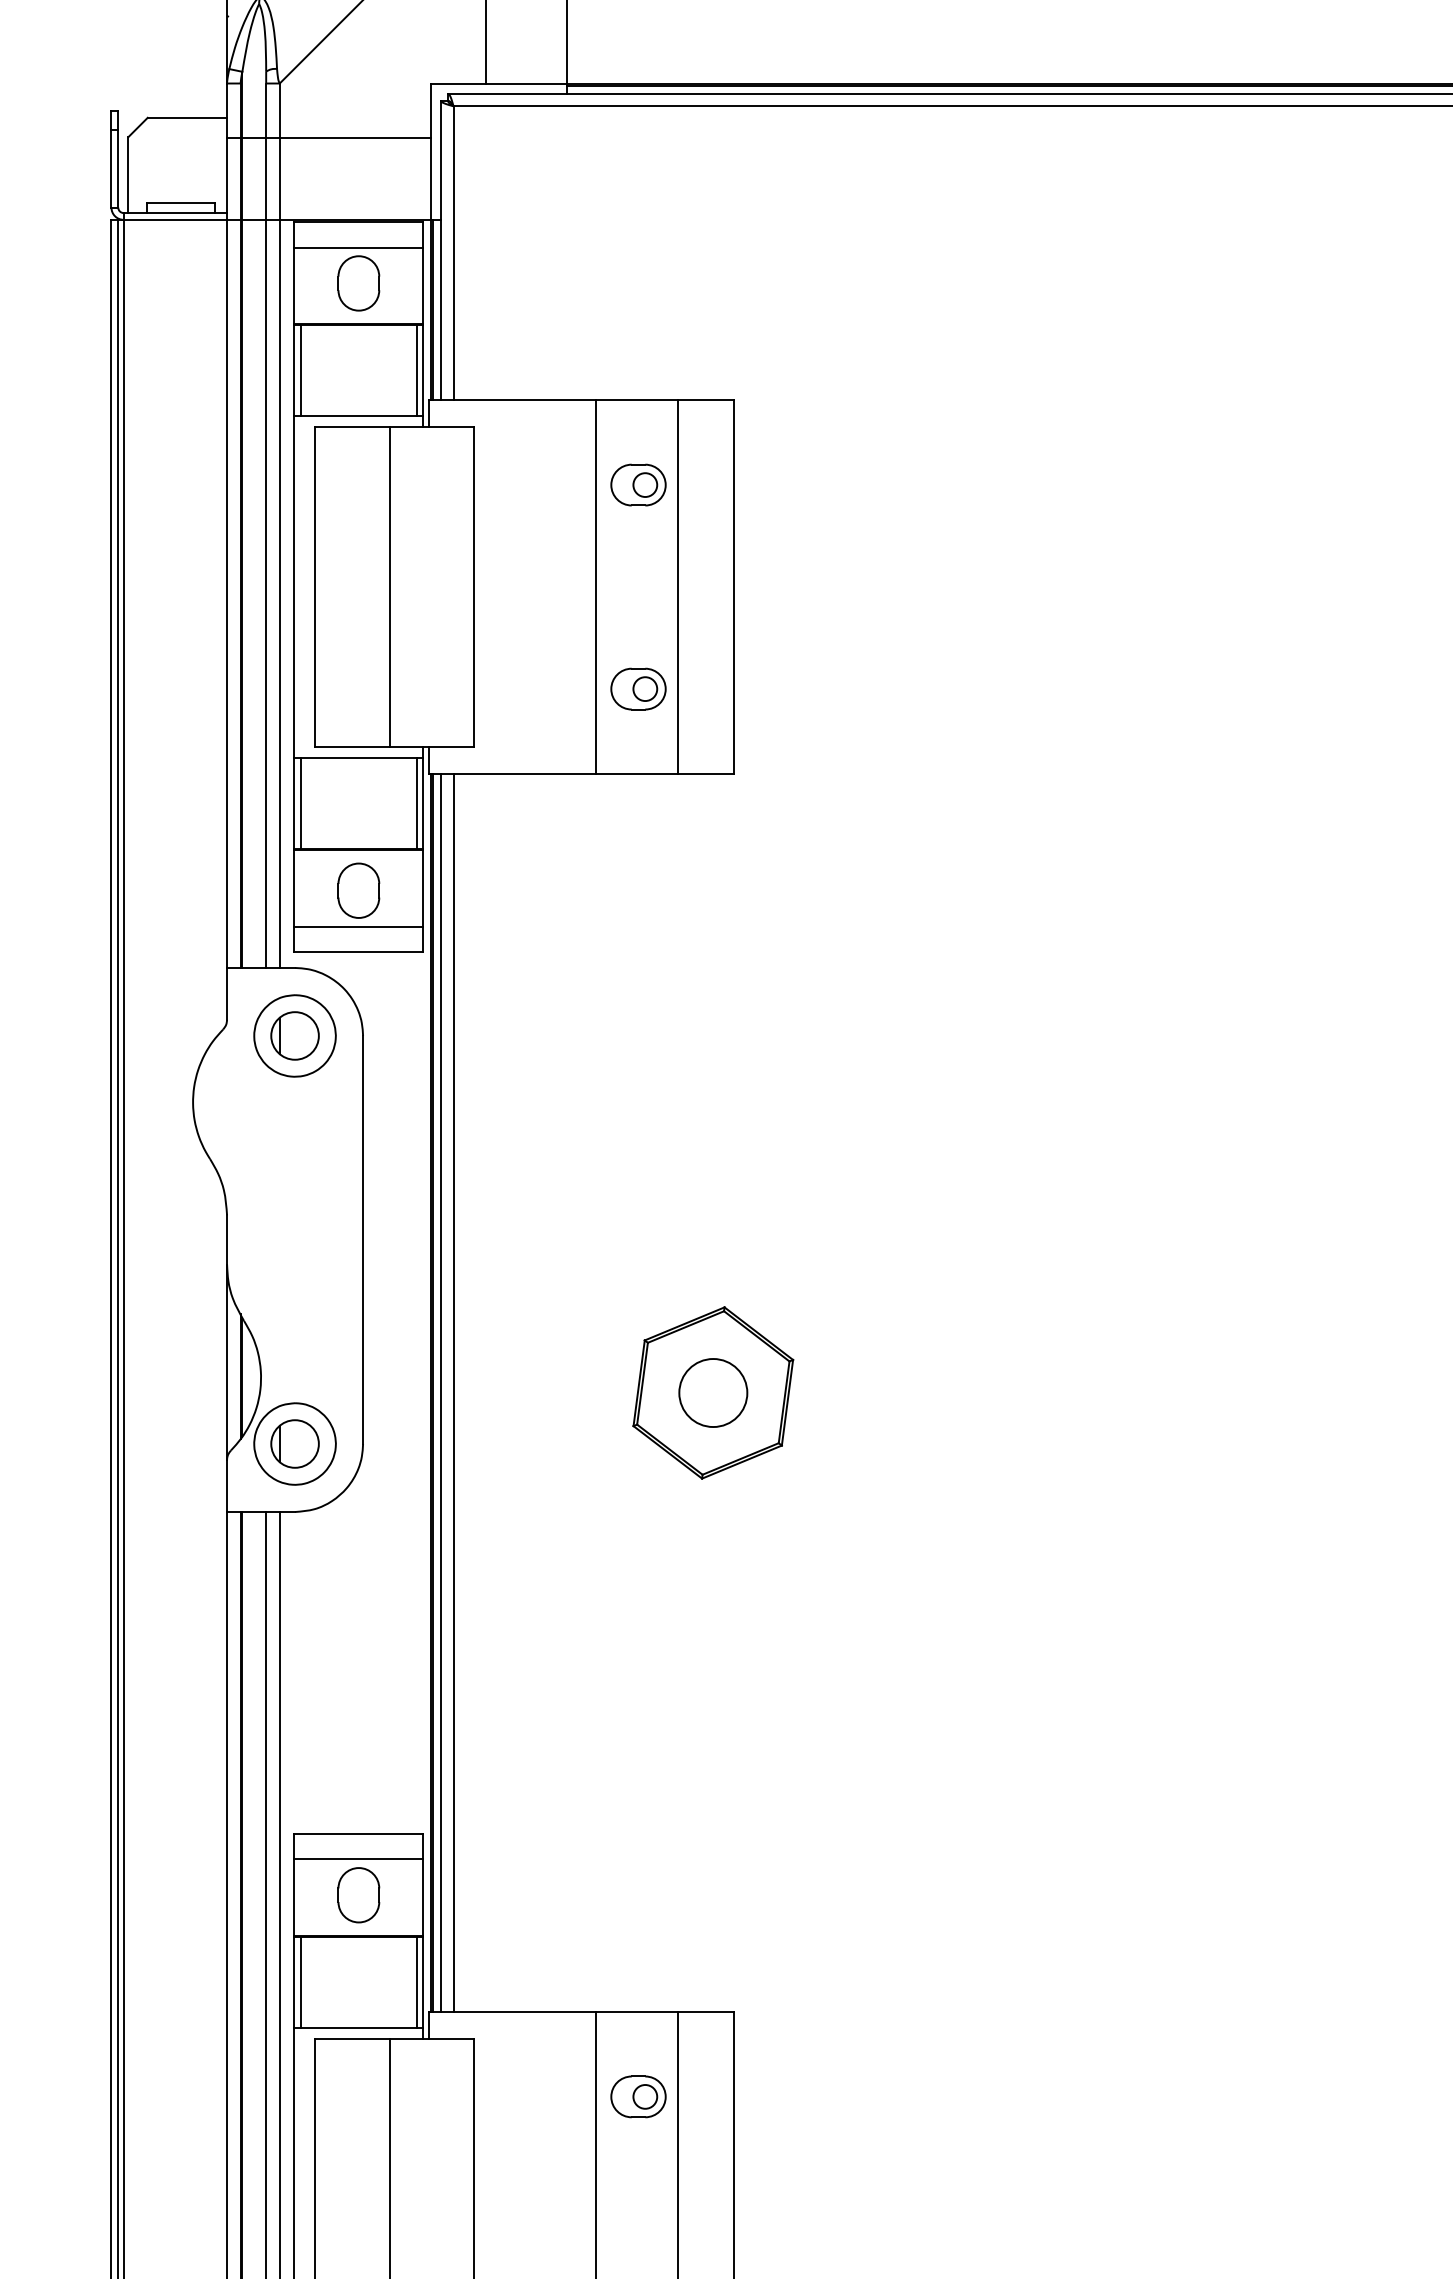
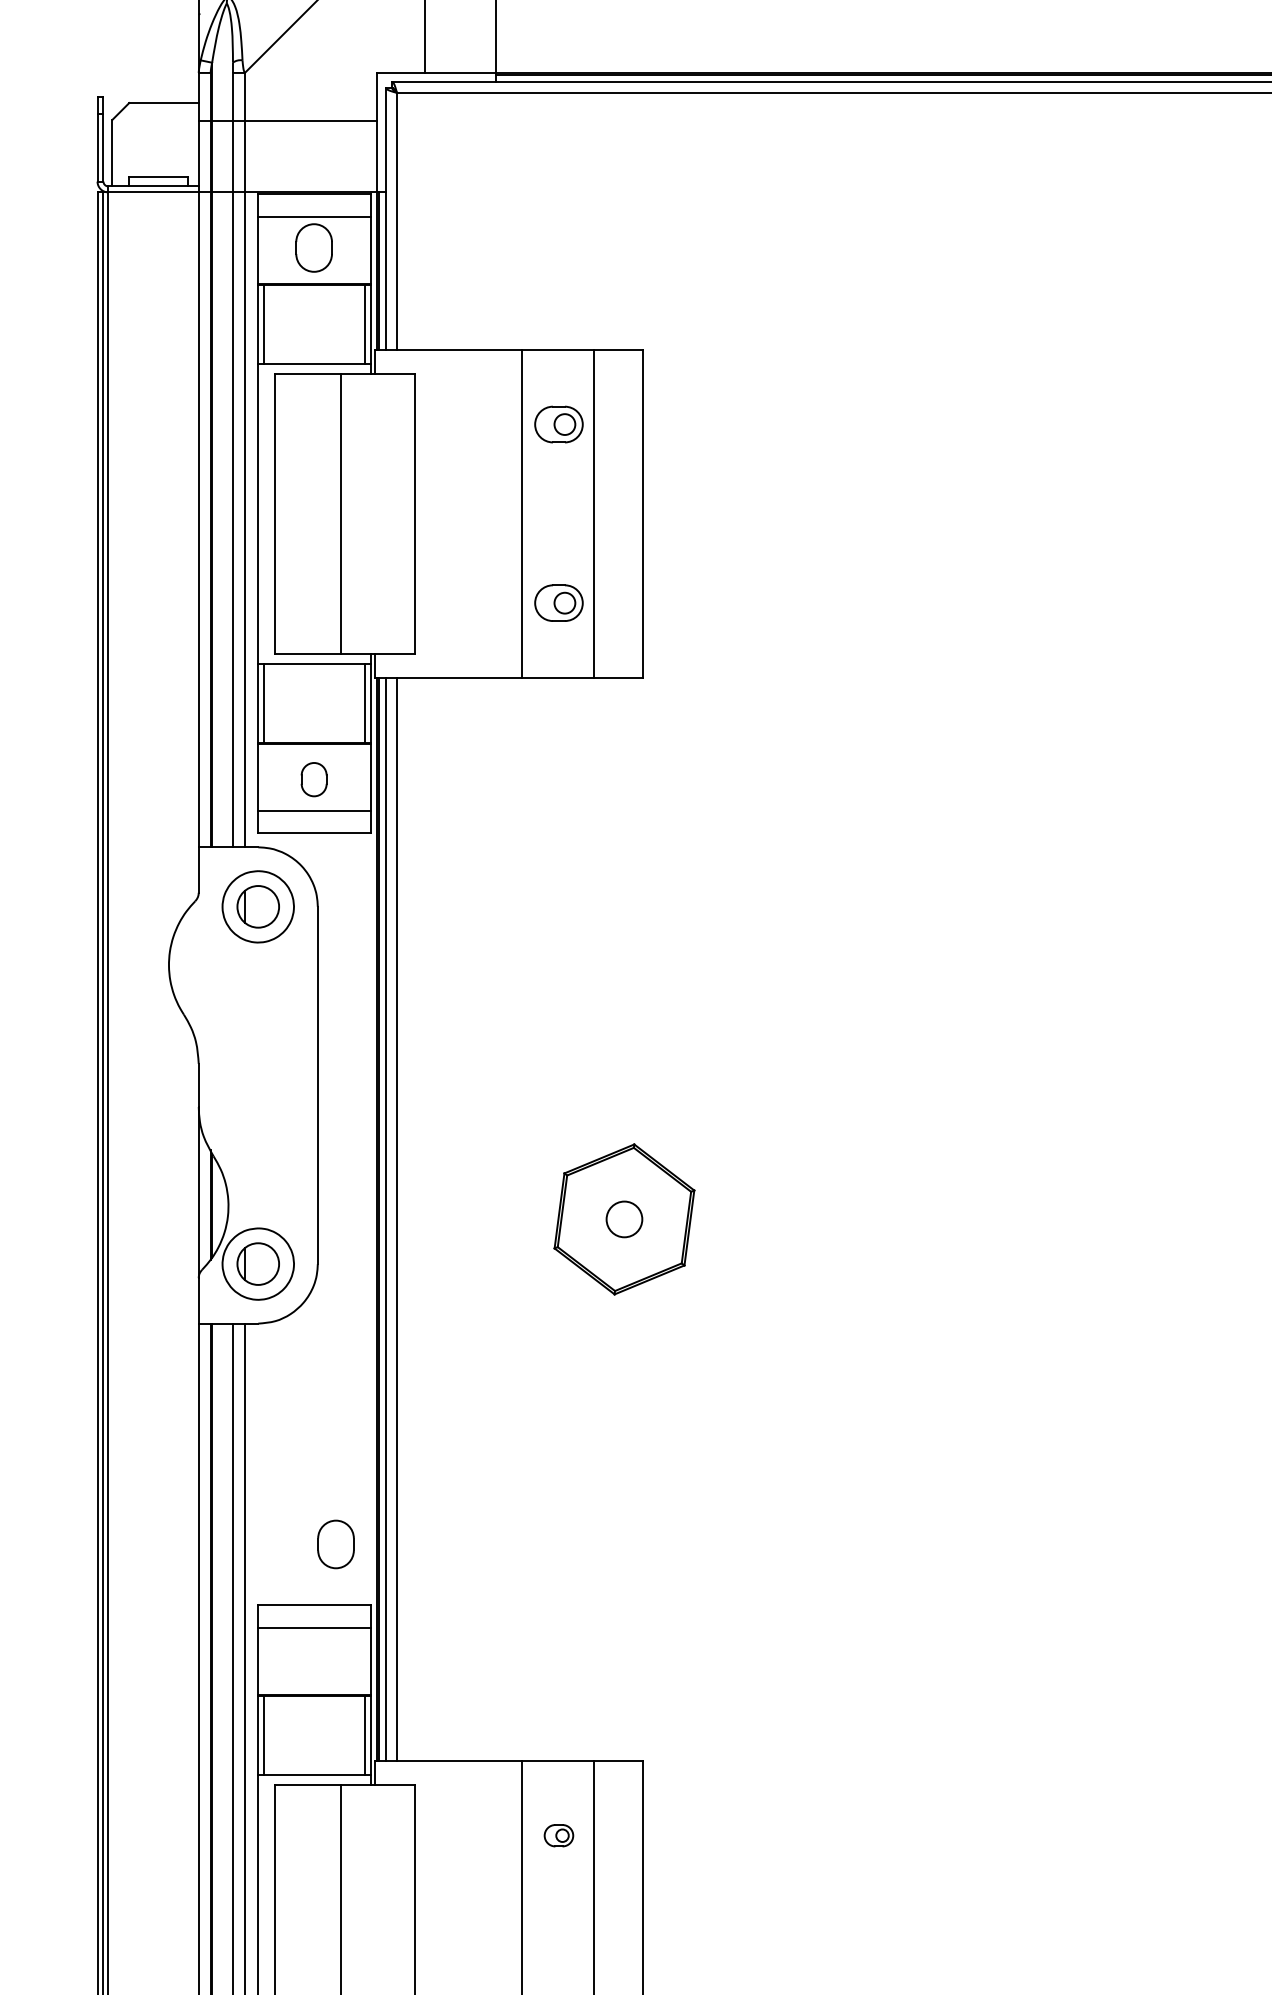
part: (358, 890) -> (313, 779), size x0.7
circle: (713, 1393) -> (624, 1219), size x0.6
part: (358, 1895) -> (335, 1544), moved
part: (638, 2096) -> (558, 1835), size x0.6

